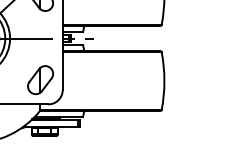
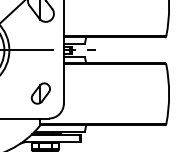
part: (40, 80) -> (40, 93), size x0.7

